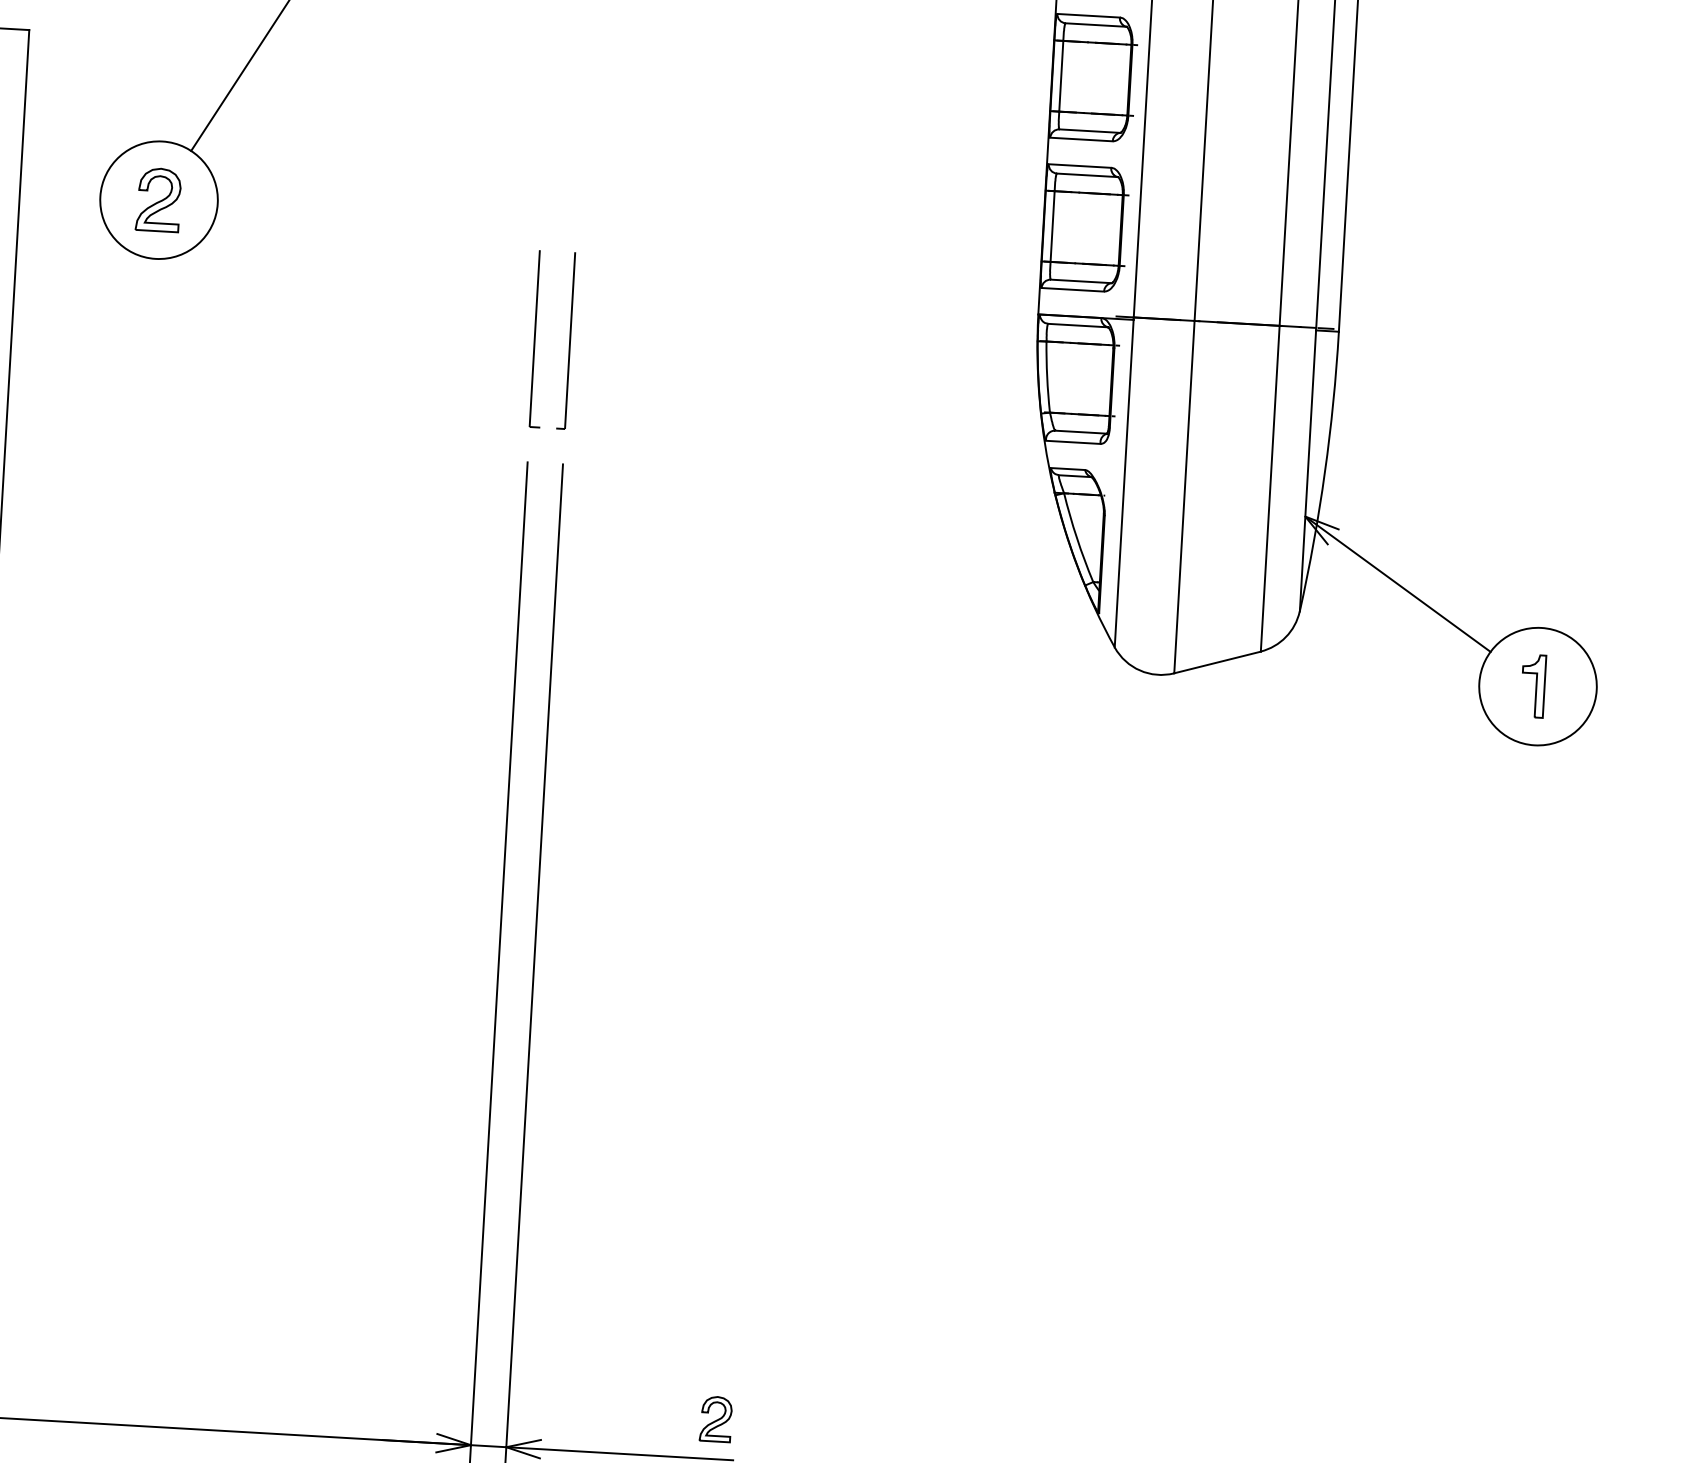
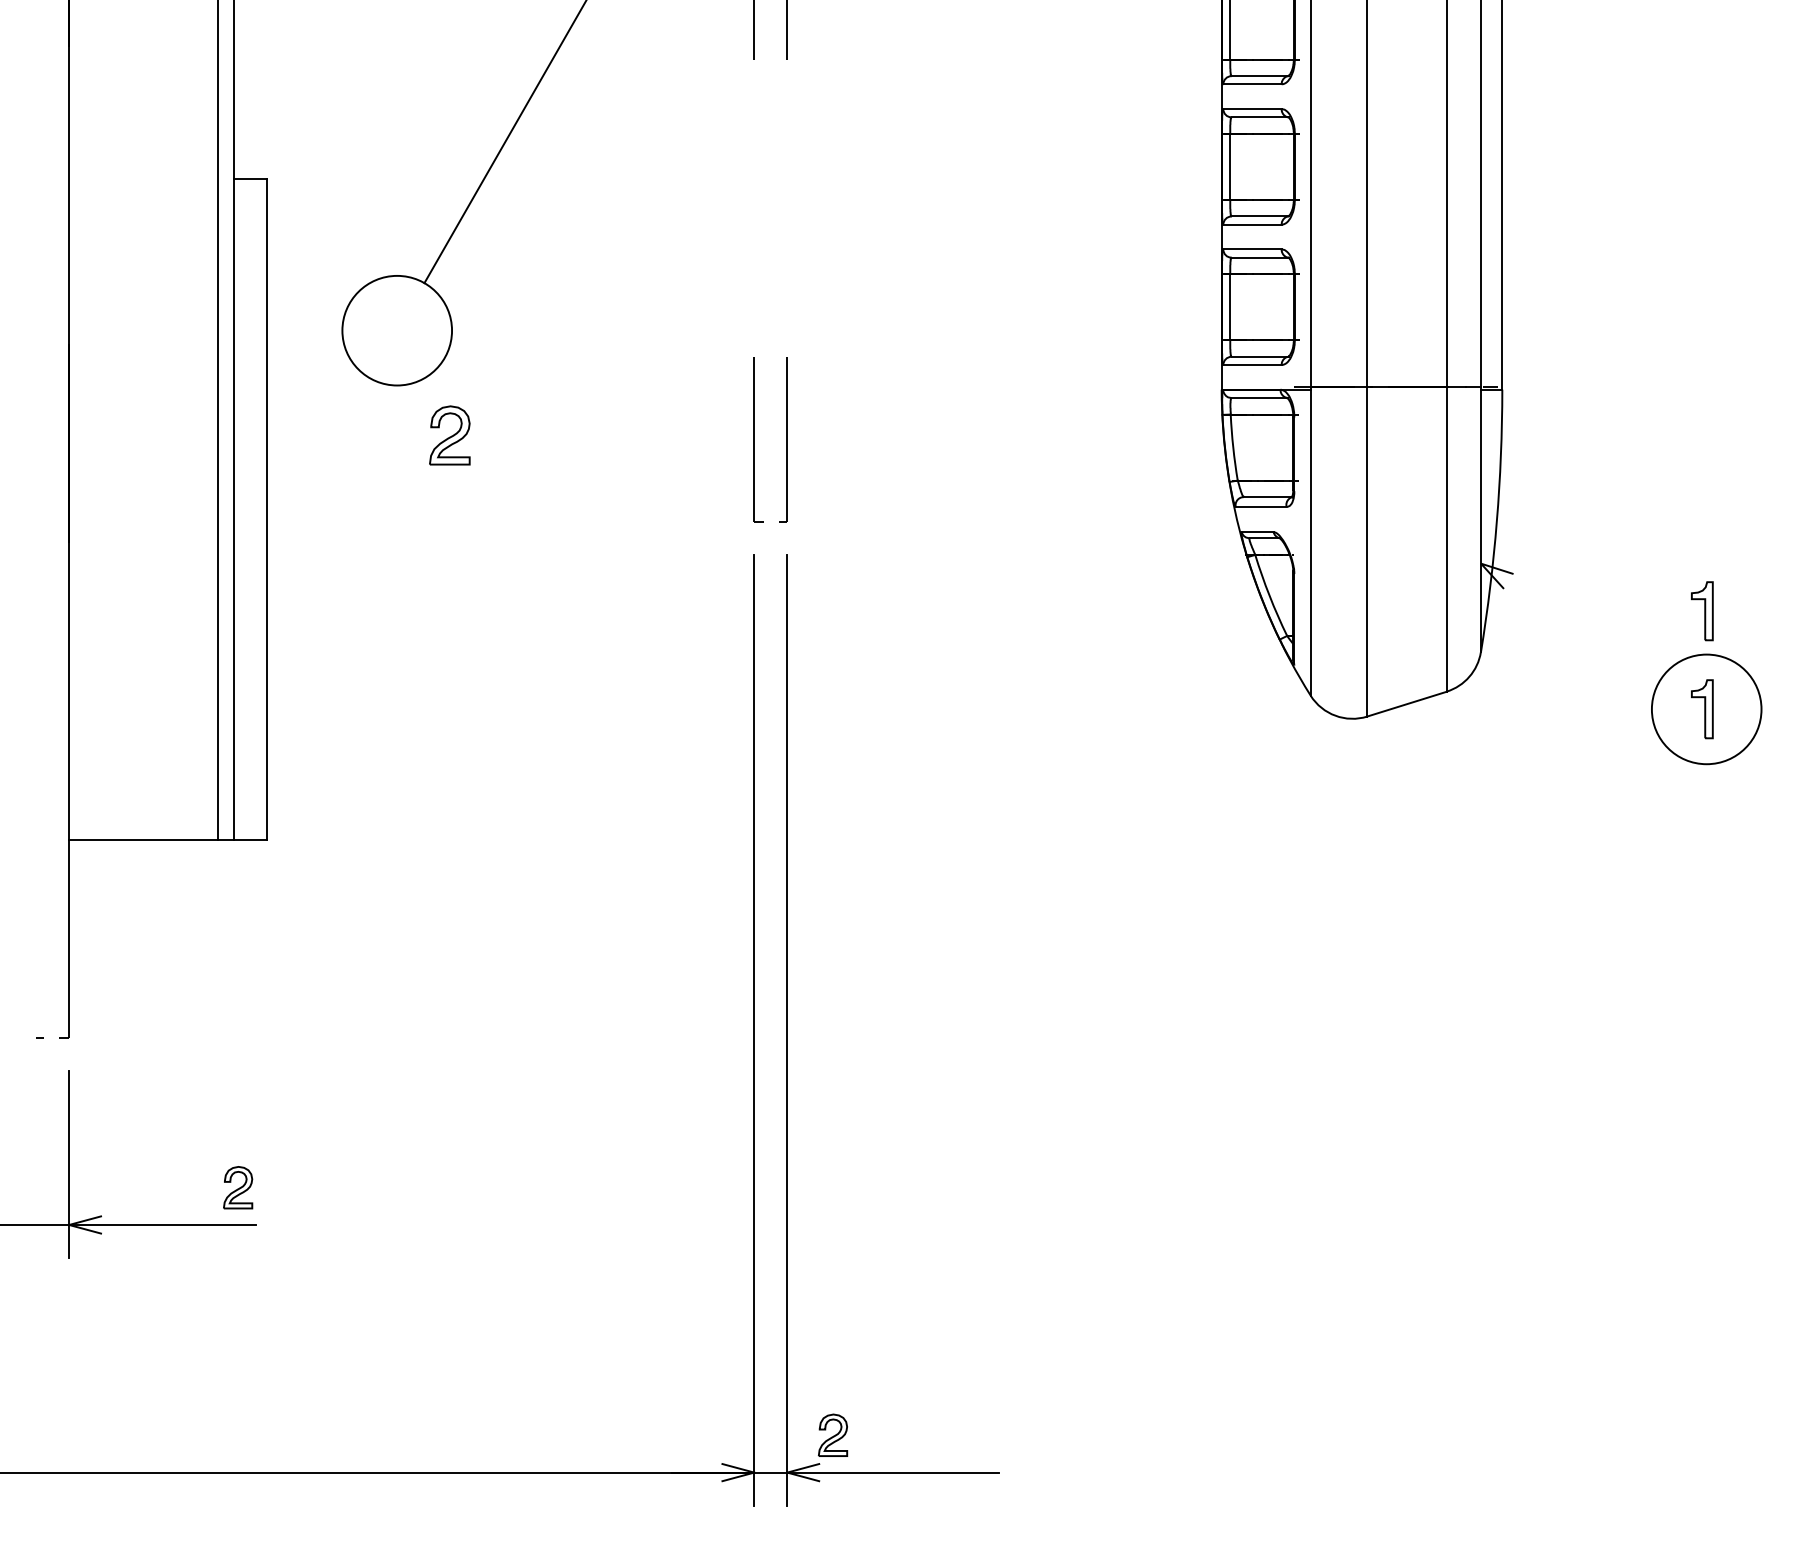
part: (158, 199) -> (449, 435), moved
part: (1539, 581) -> (1702, 611), added
line: (1397, 584) -> (1570, 621), removed
part: (716, 1418) -> (833, 1434), moved

